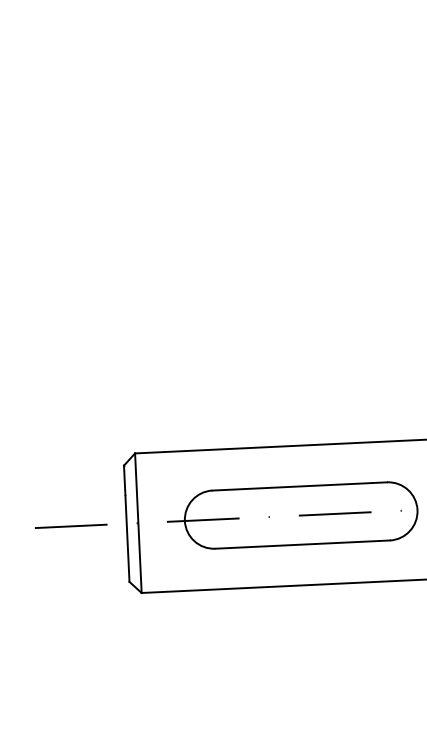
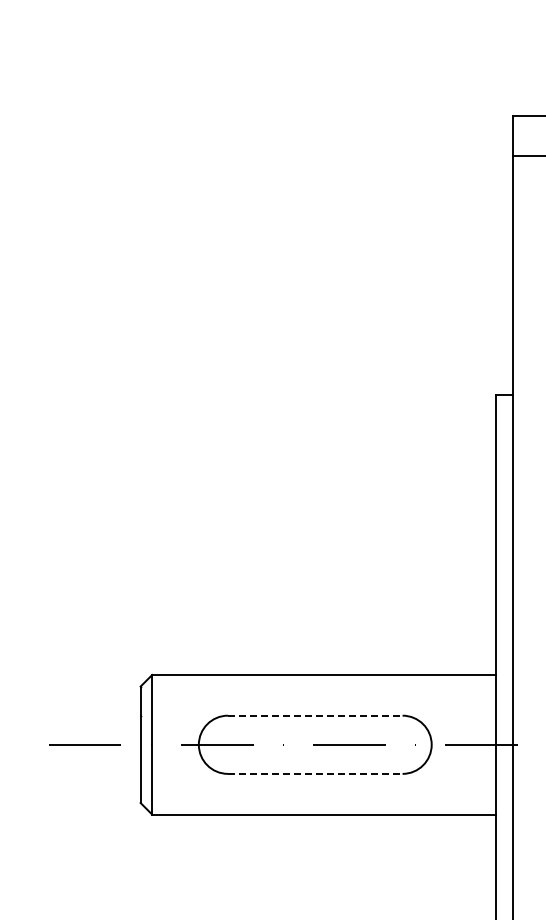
line: (300, 486) -> (315, 715), solid -> dashed
line: (302, 544) -> (315, 773), solid -> dashed

